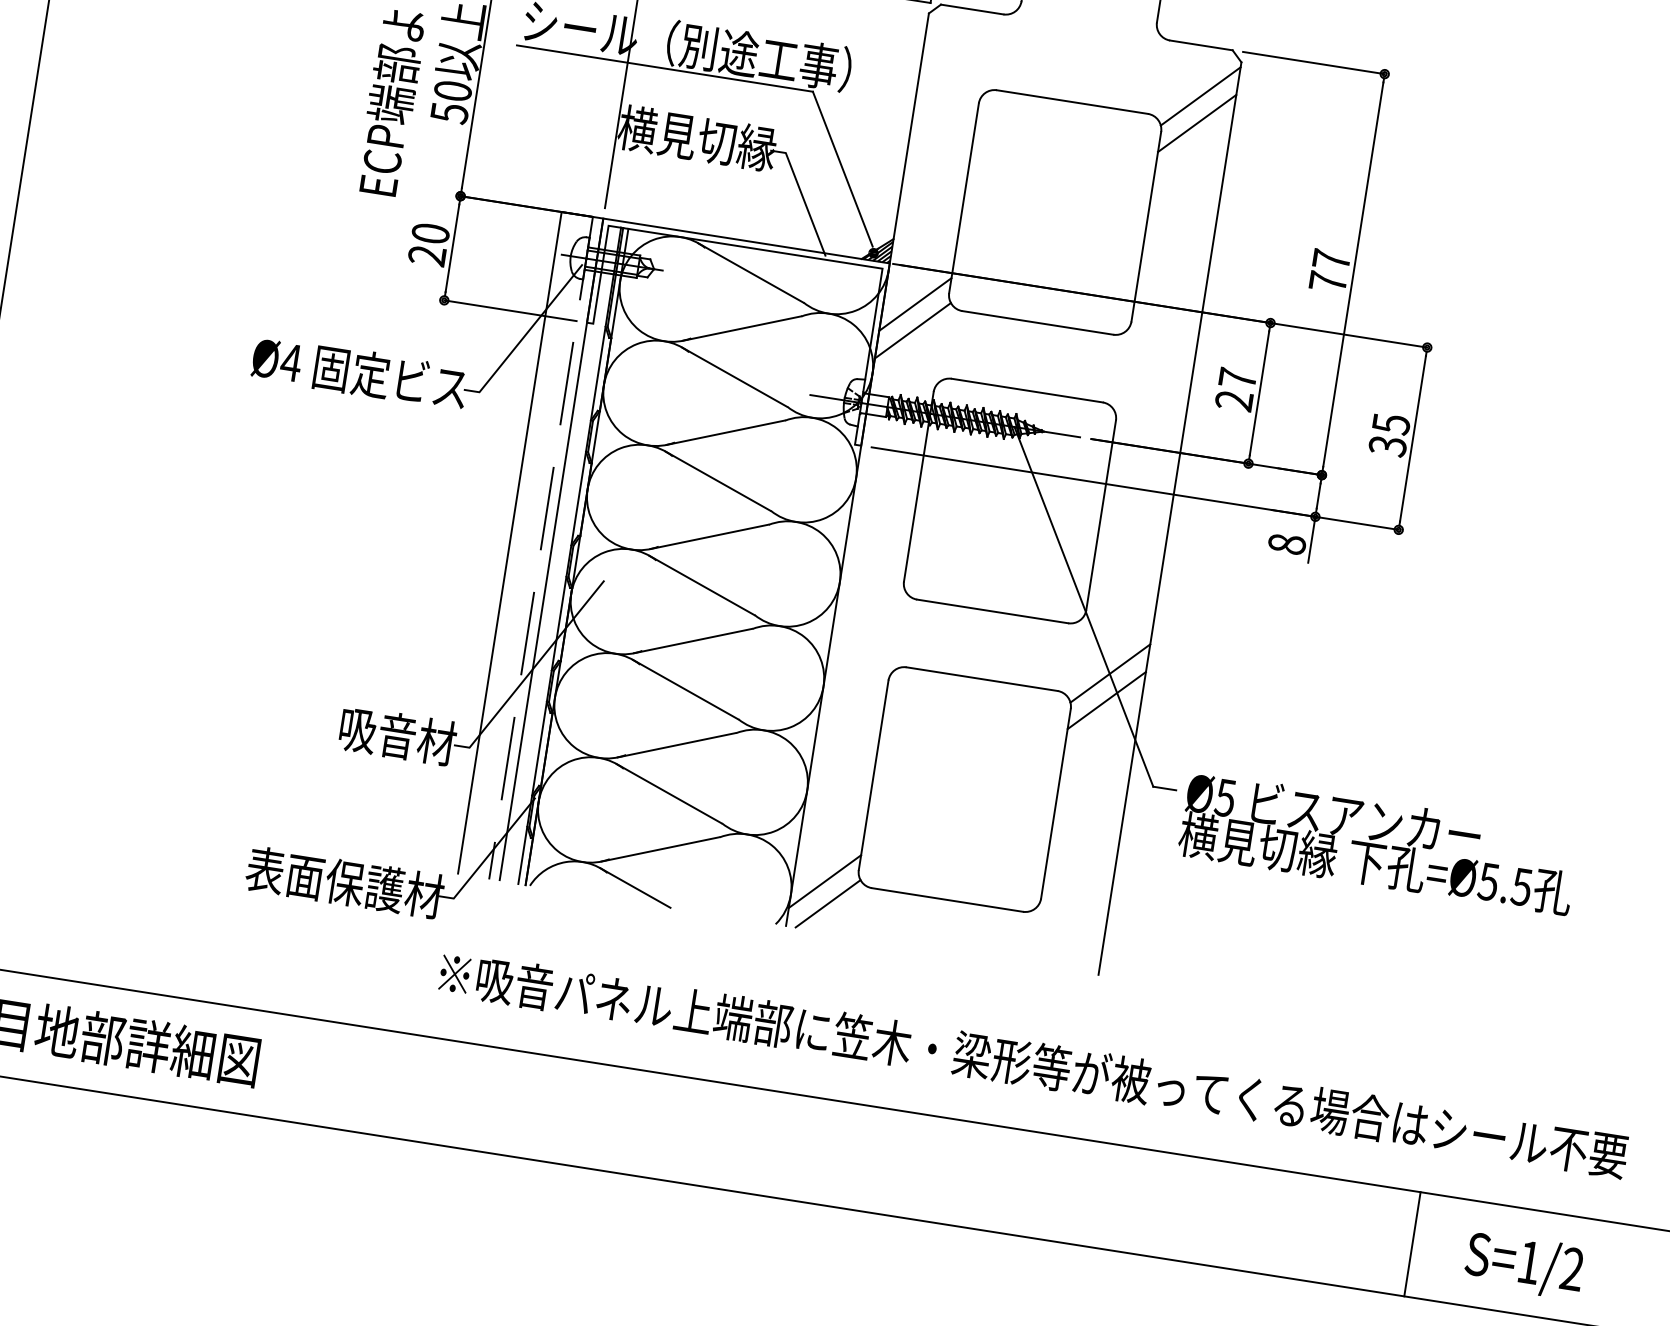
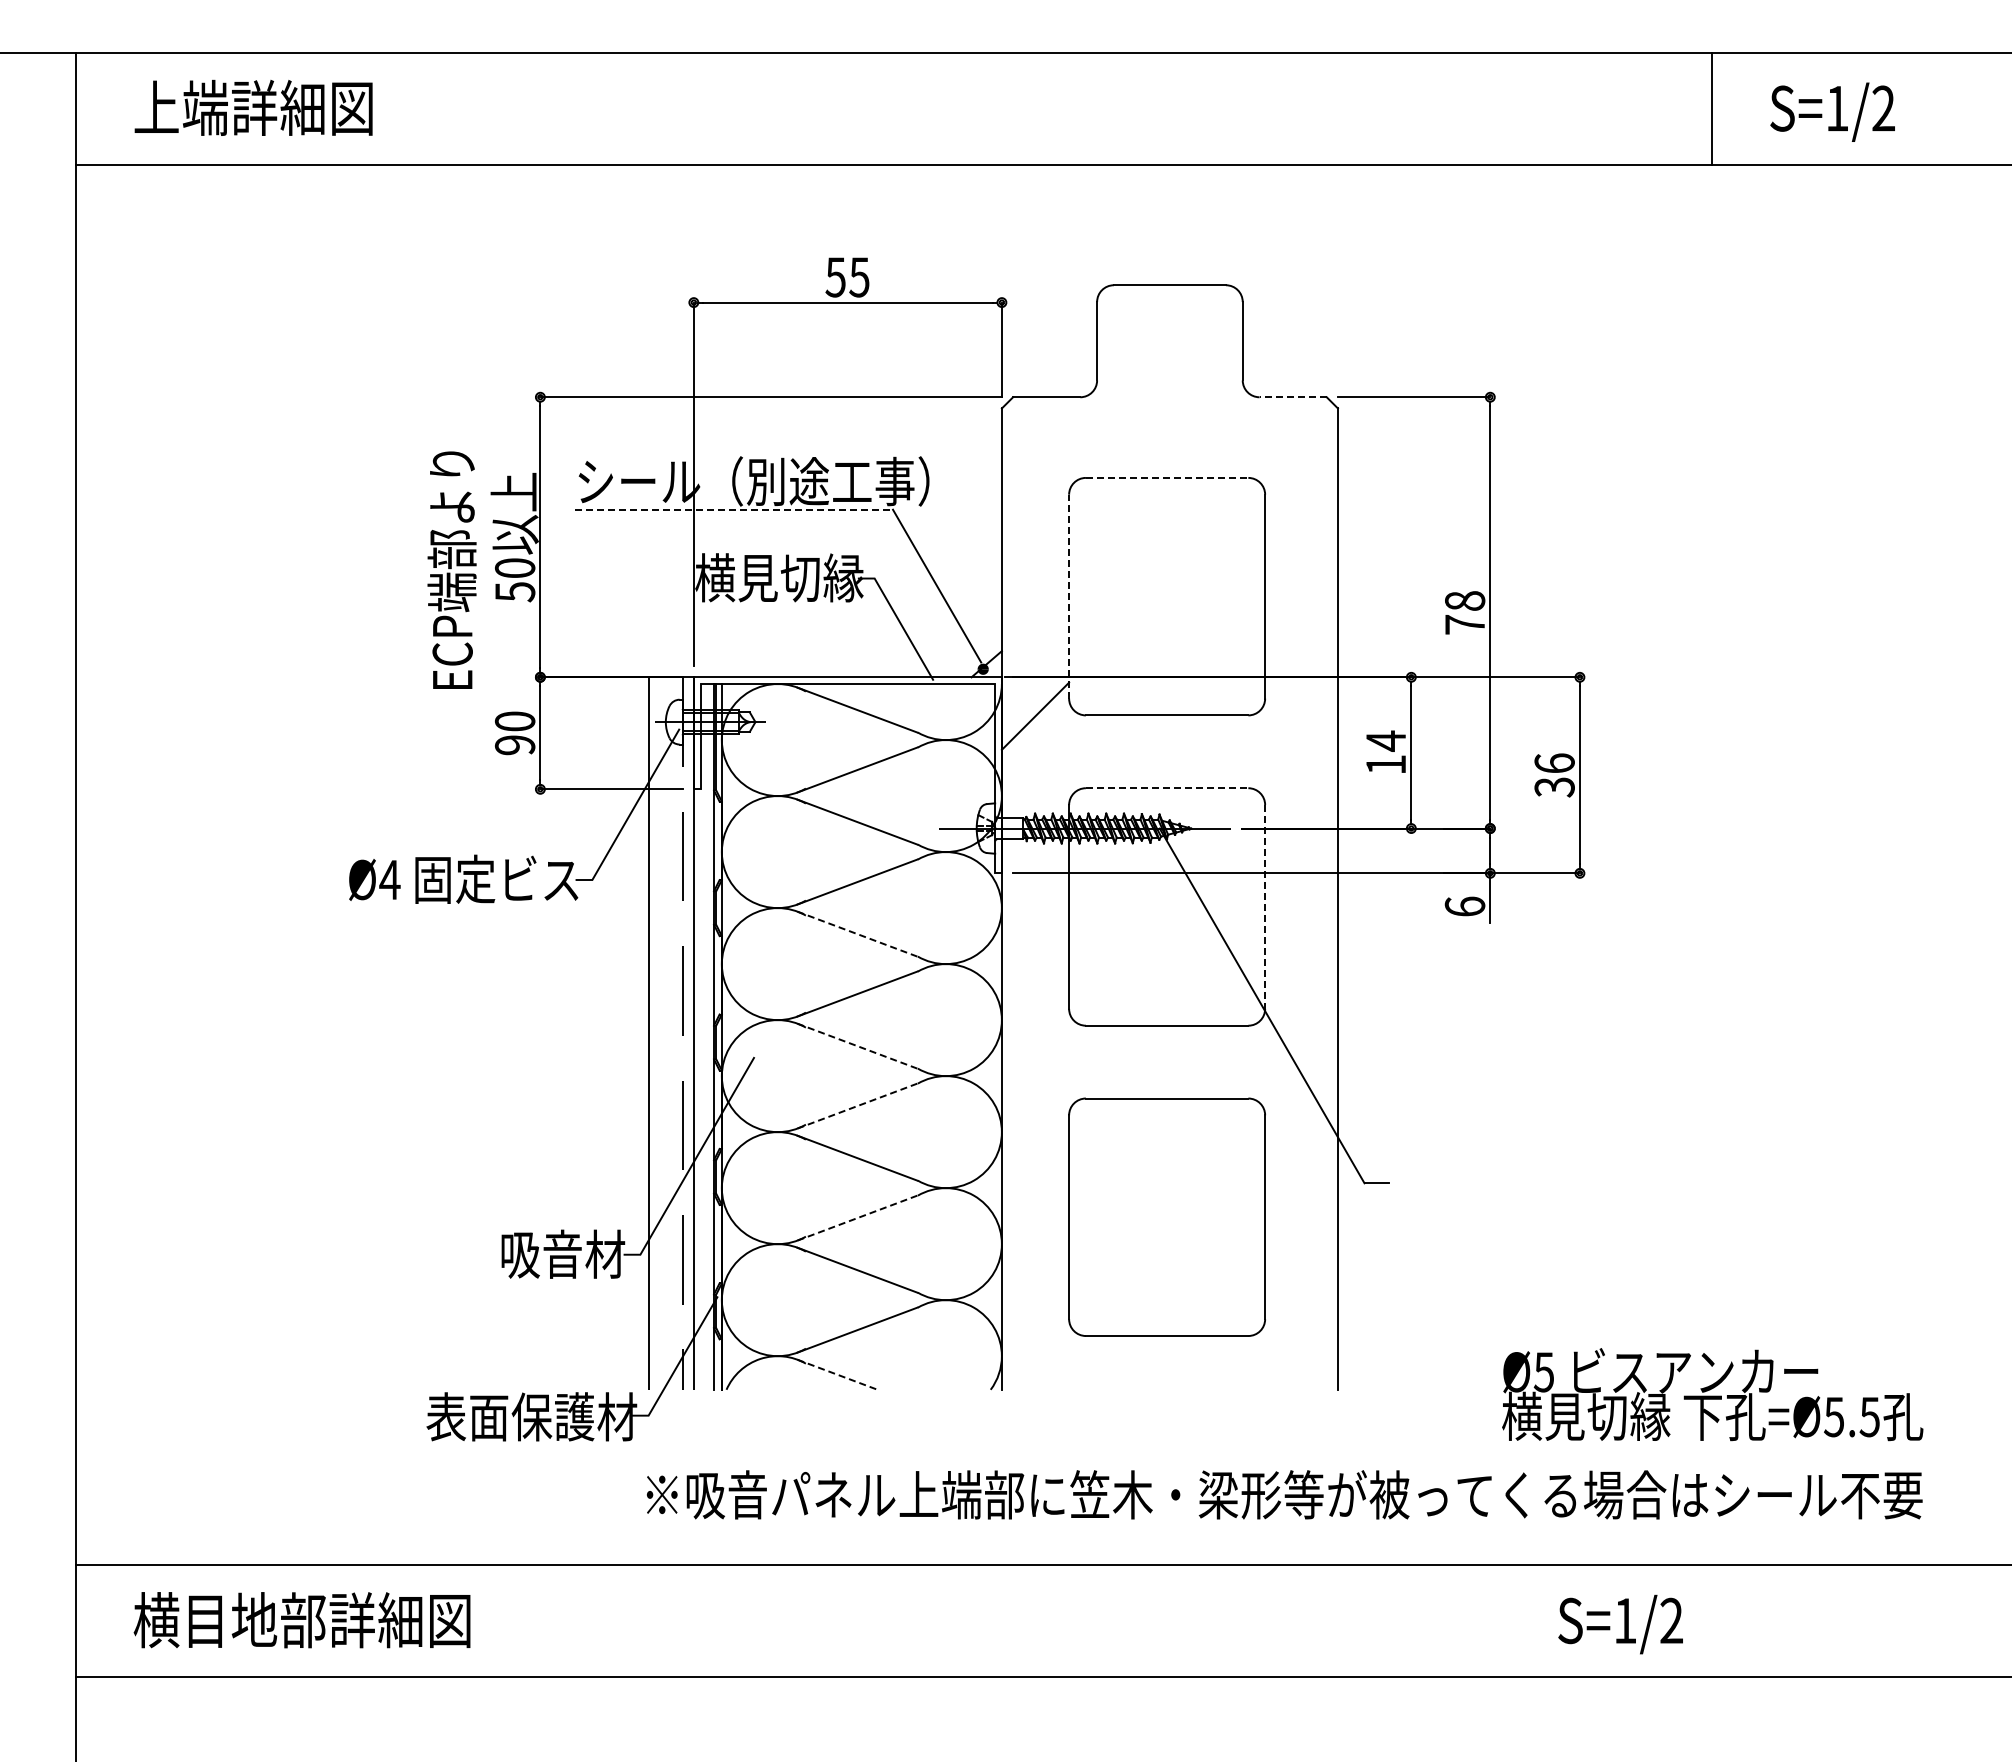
line: (1201, 45) -> (1293, 397), solid -> dashed
line: (665, 68) -> (734, 509), solid -> dashed
line: (1200, 95) -> (1300, 450), removed
line: (1072, 101) -> (1167, 477), solid -> dashed
line: (1197, 123) -> (1301, 479), removed
line: (964, 198) -> (1069, 596), solid -> dashed
hatch: (878, 250) -> (987, 665), removed
text: (427, 255) -> (515, 745), 20 -> 90
text: (1332, 259) -> (1465, 600), 77 -> 78
line: (912, 330) -> (1036, 743), removed
text: (1235, 389) -> (1385, 752), 27 -> 14
line: (1027, 390) -> (1167, 788), solid -> dashed
text: (1391, 424) -> (1554, 763), 35 -> 36
line: (718, 481) -> (858, 934), solid -> dashed
line: (1101, 514) -> (1265, 906), solid -> dashed
text: (1286, 543) -> (1464, 906), 8 -> 6
line: (702, 585) -> (858, 1046), solid -> dashed
line: (694, 640) -> (858, 1105), solid -> dashed
line: (1110, 673) -> (1300, 1071), removed
line: (1106, 700) -> (1301, 1100), removed
line: (677, 744) -> (858, 1217), solid -> dashed
text: (1378, 843) -> (1712, 1394), moved
line: (825, 881) -> (1035, 1336), removed
line: (635, 887) -> (837, 1374), solid -> dashed
line: (828, 903) -> (1042, 1359), removed
line: (1412, 1243) -> (1711, 1620), removed
text: (1524, 1265) -> (1620, 1624), moved

